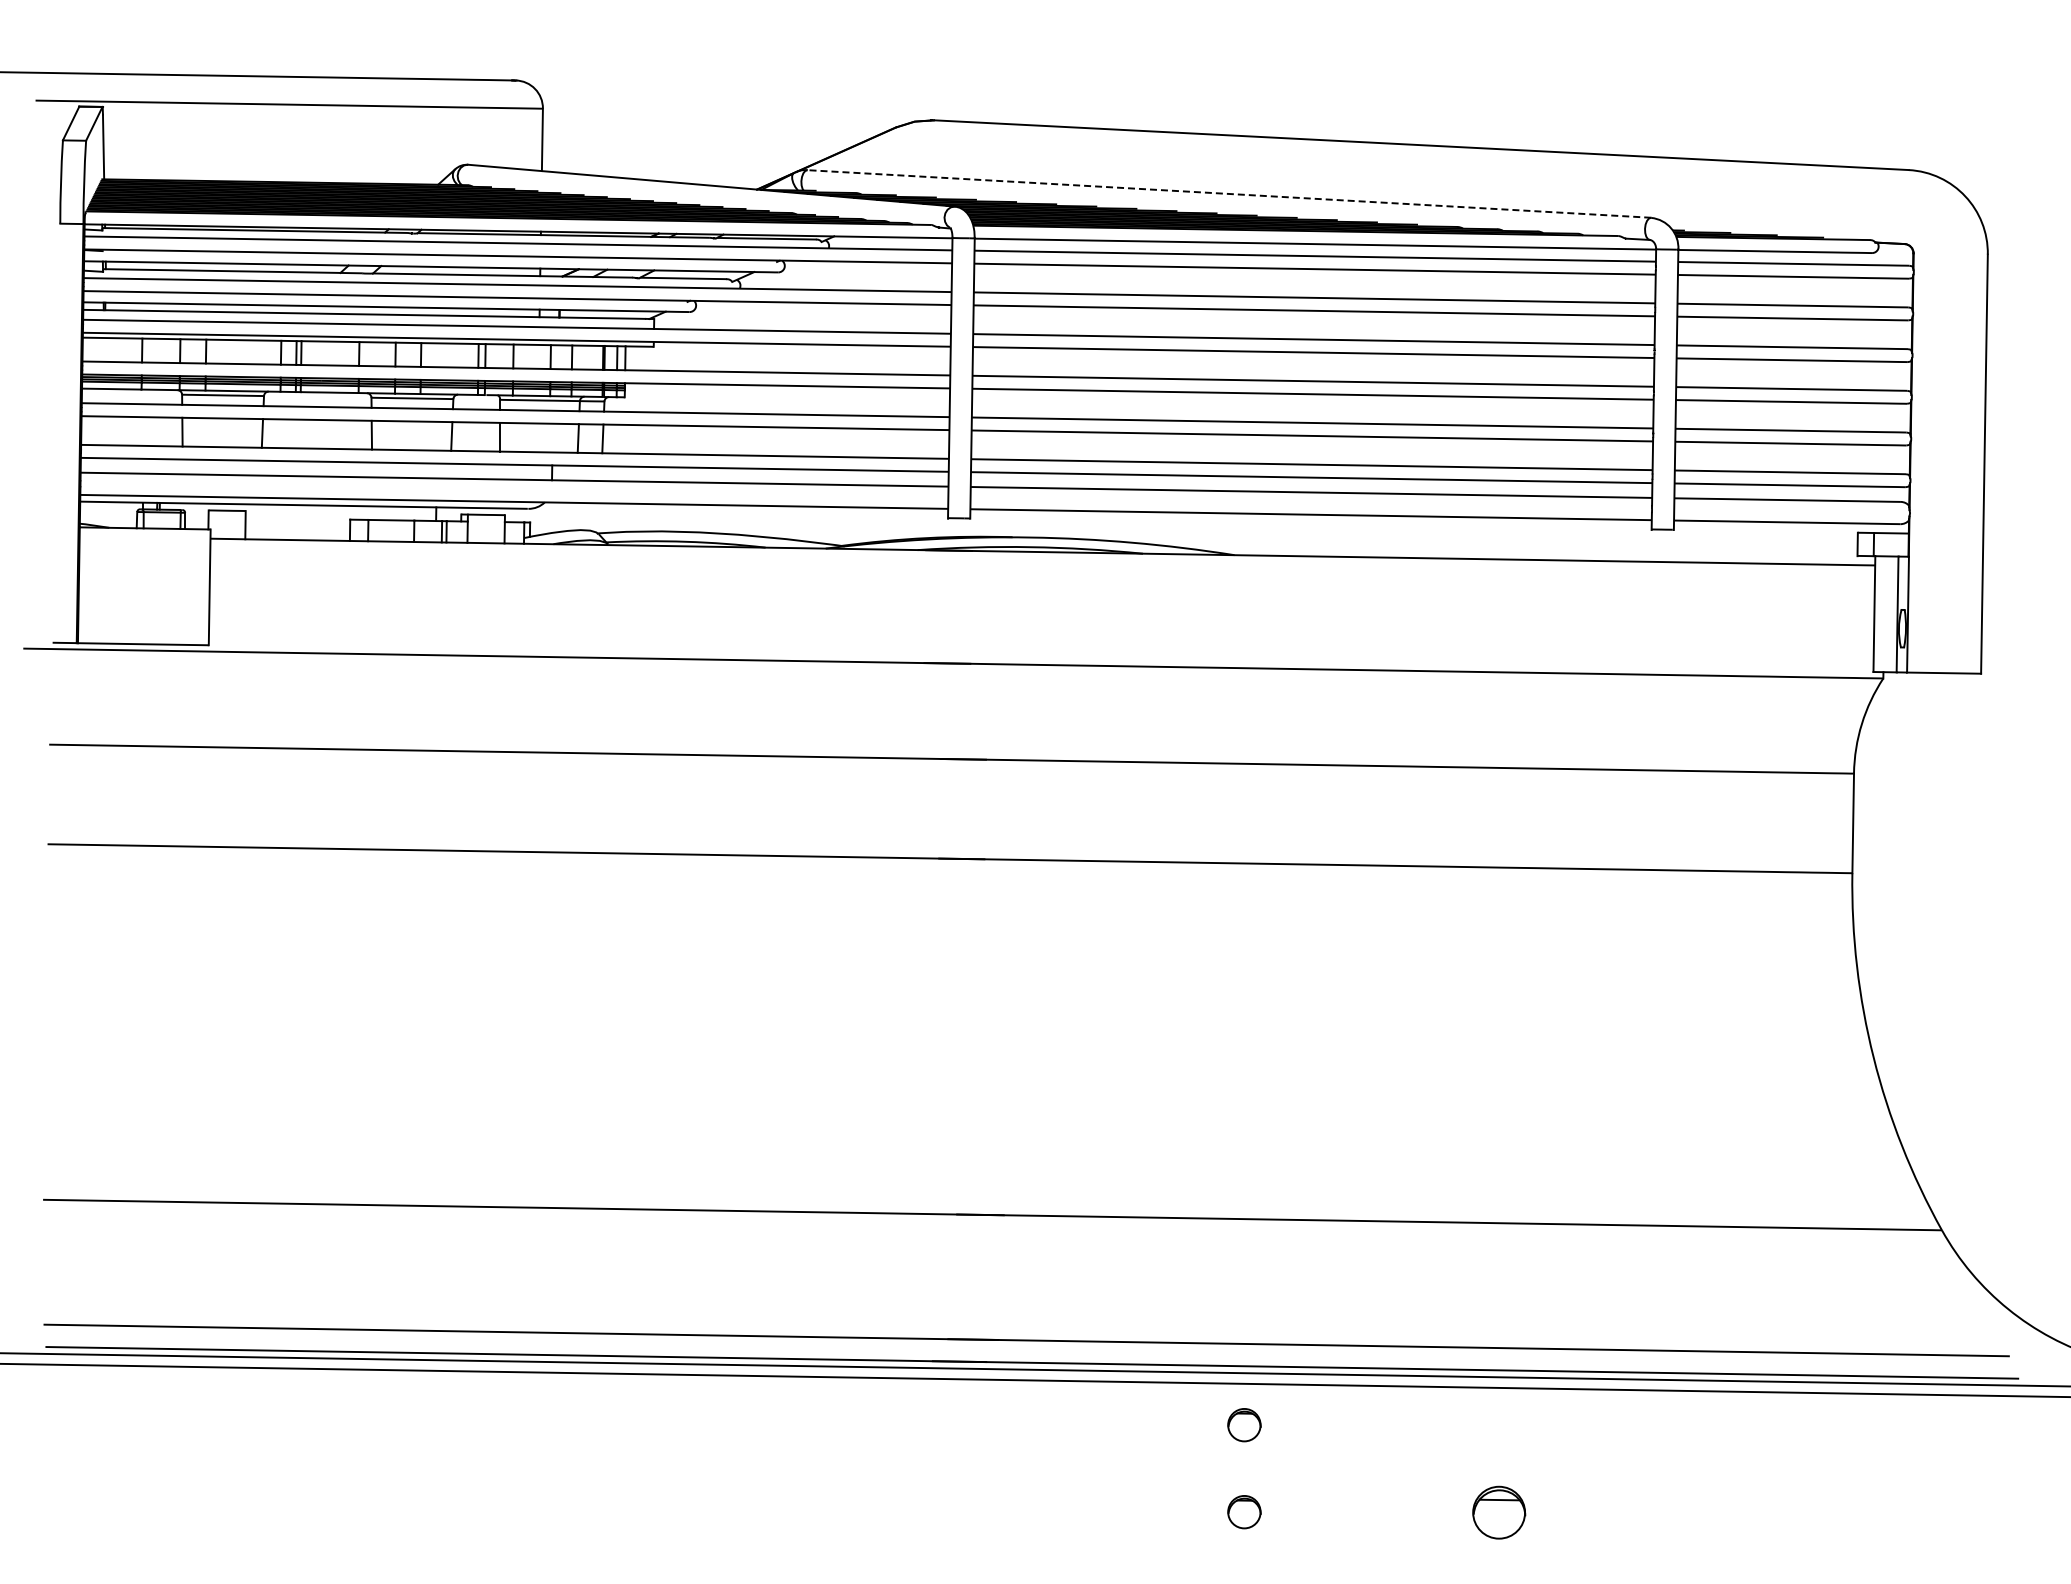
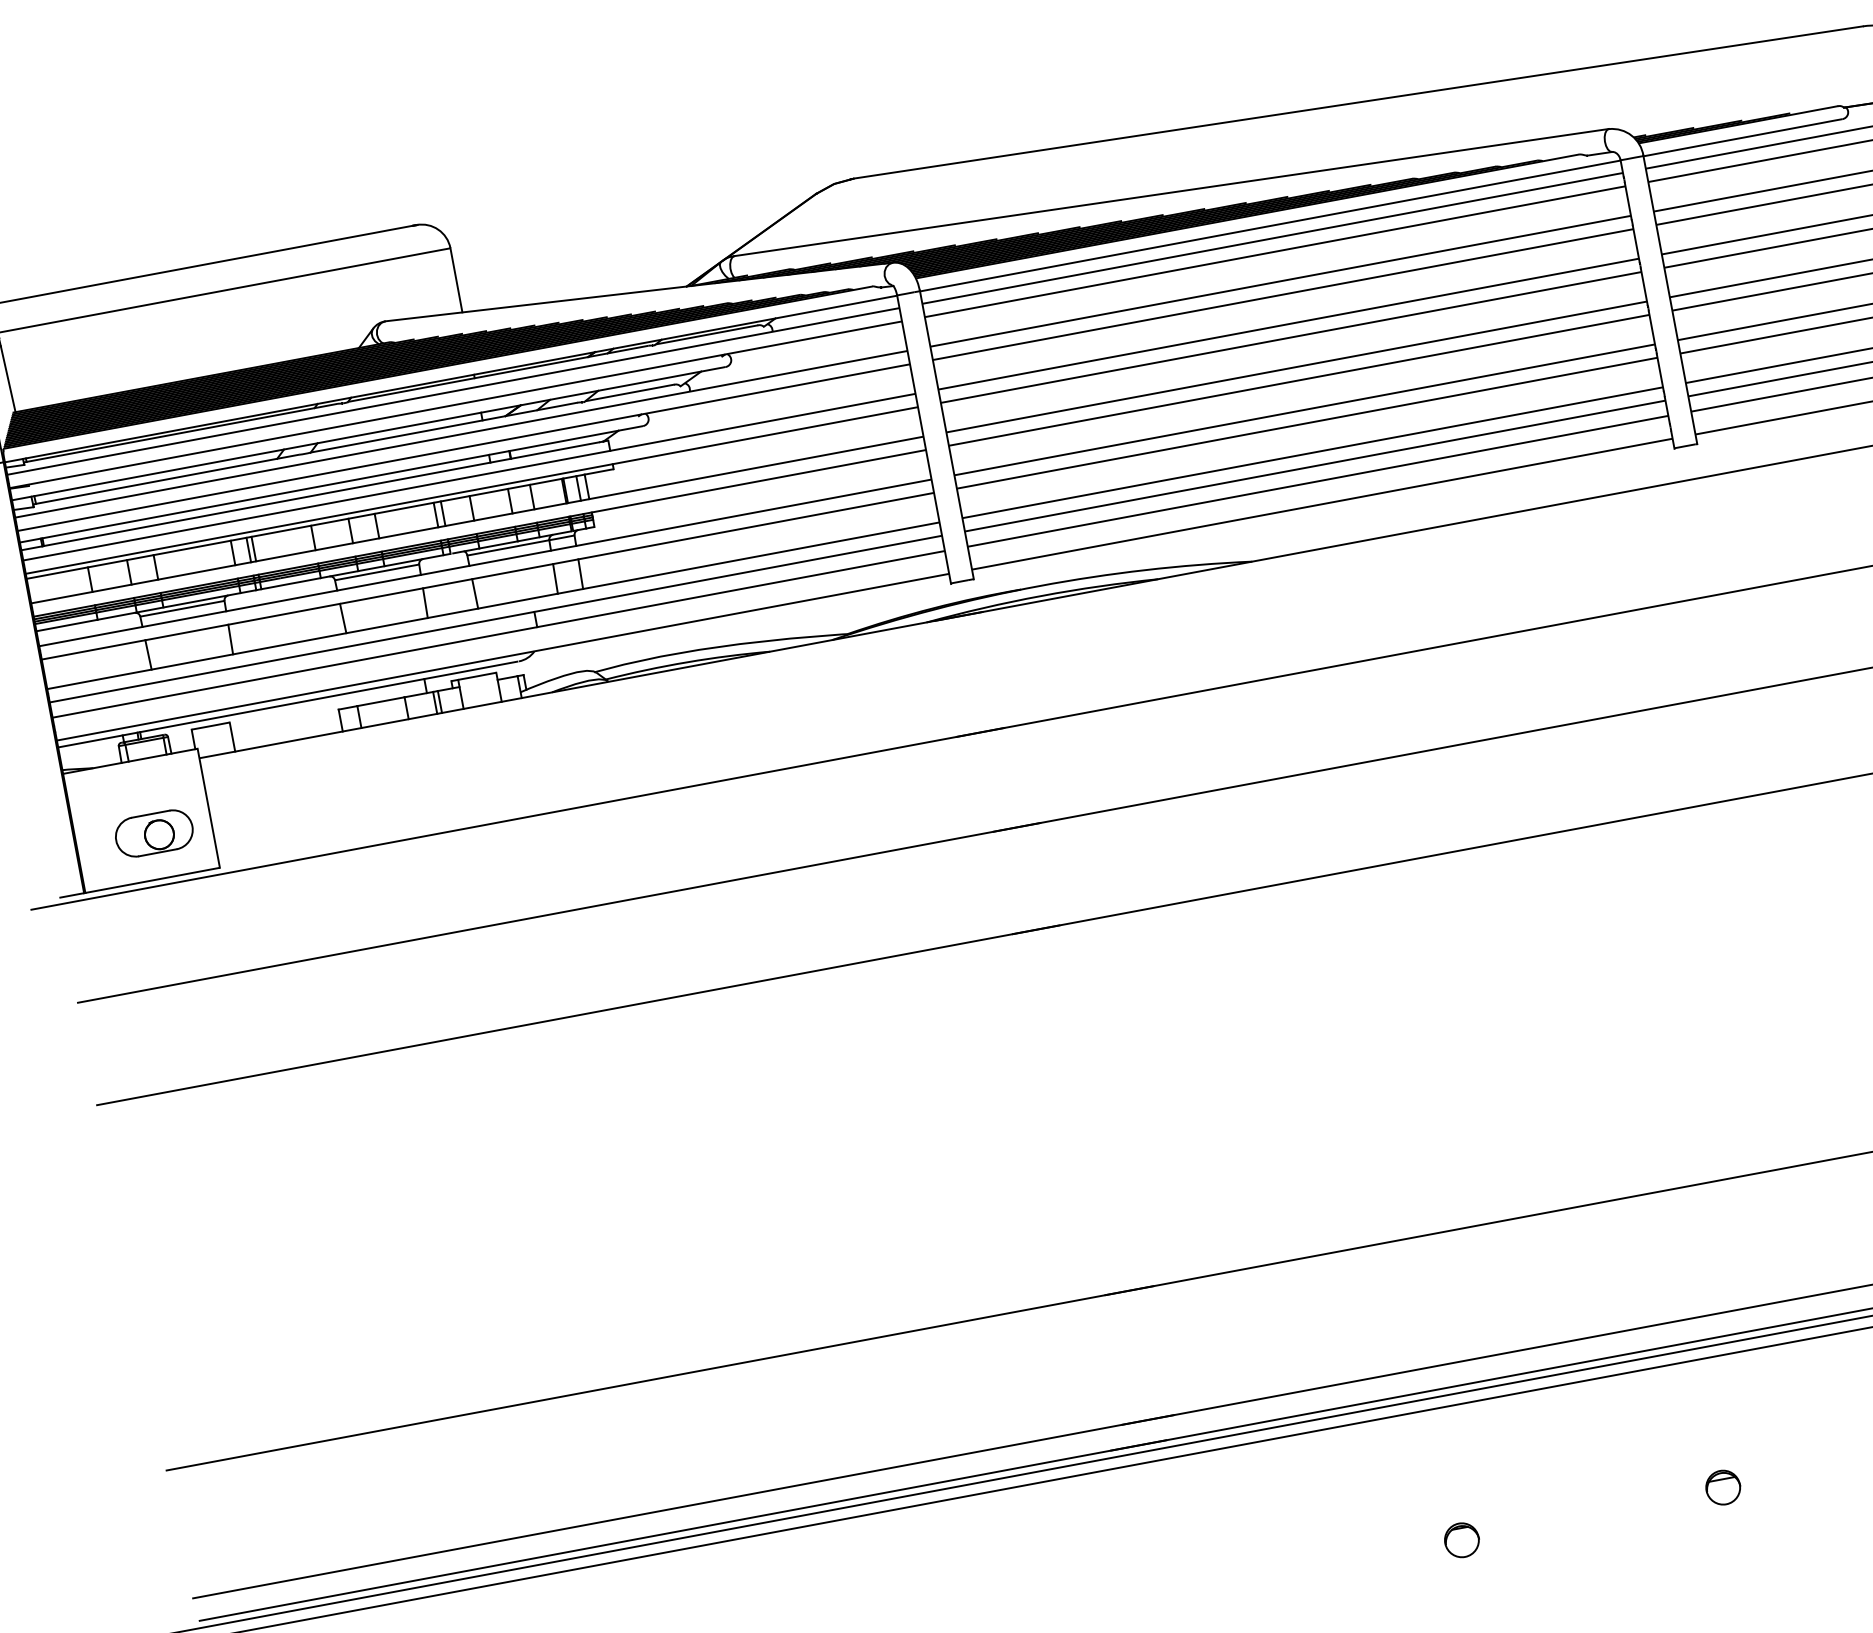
line: (1228, 193) -> (1170, 192), dashed -> solid
part: (153, 600) -> (153, 833), added
part: (1244, 1425) -> (1443, 1451), removed
part: (1499, 1512) -> (1723, 1487), size x0.62

